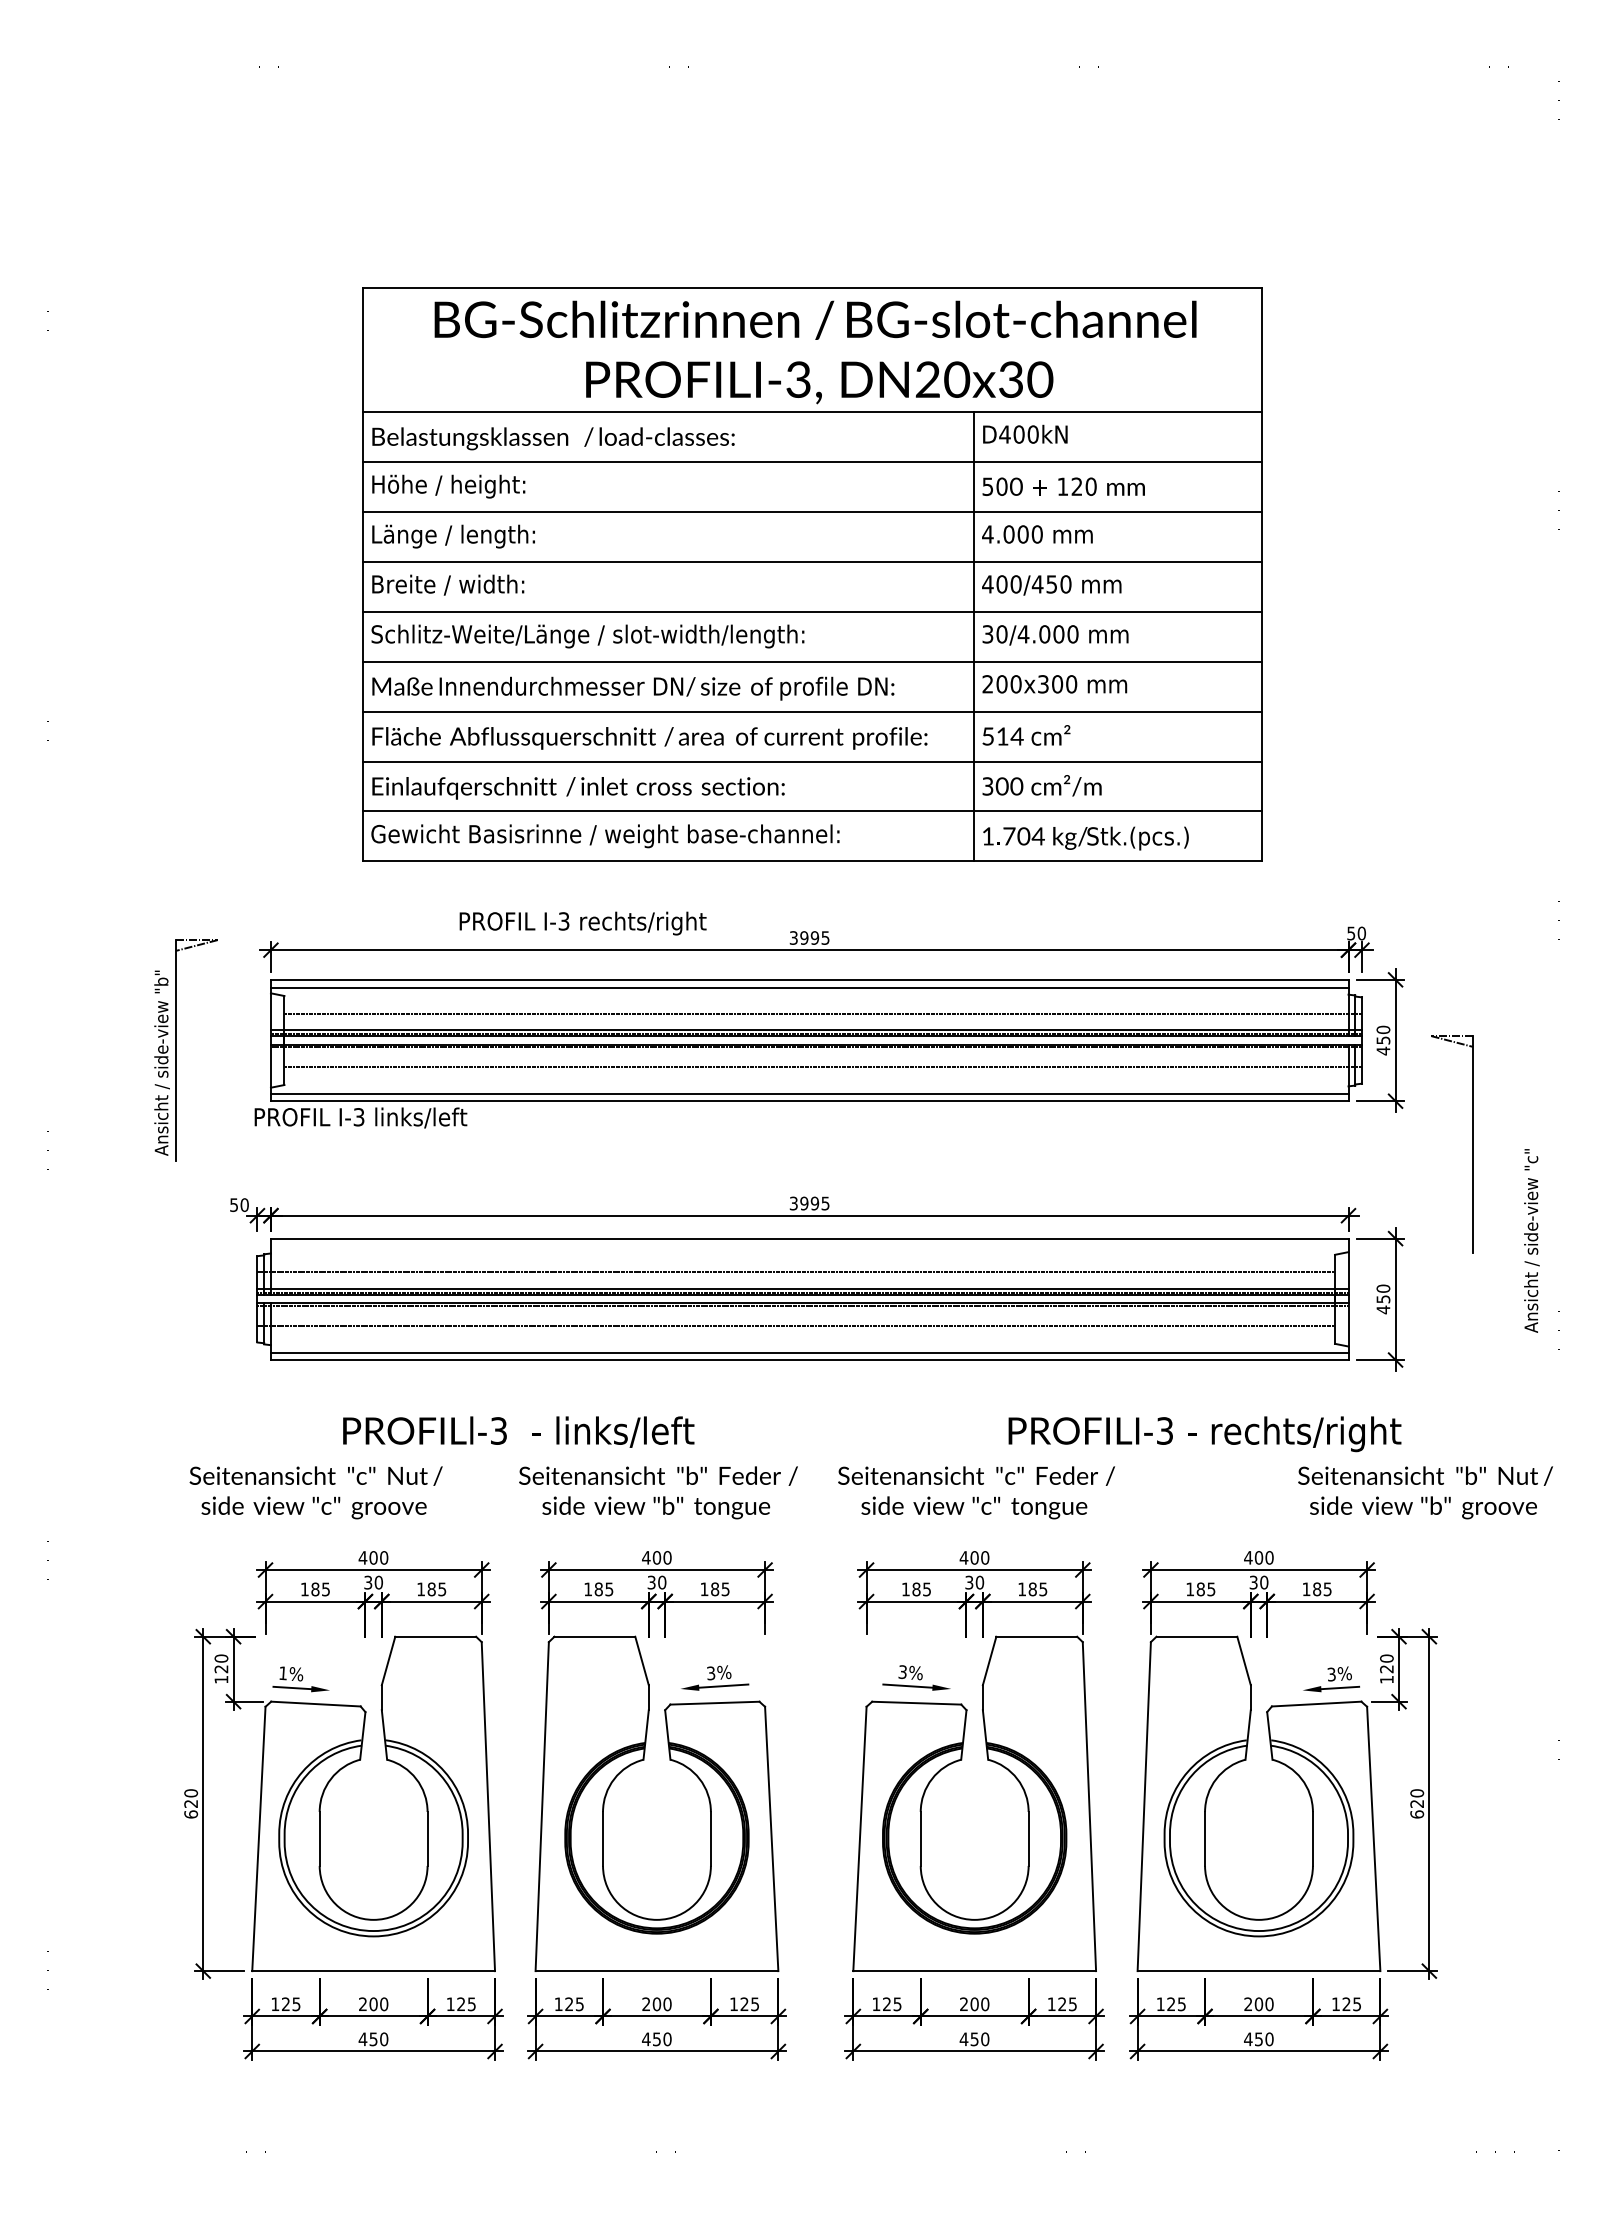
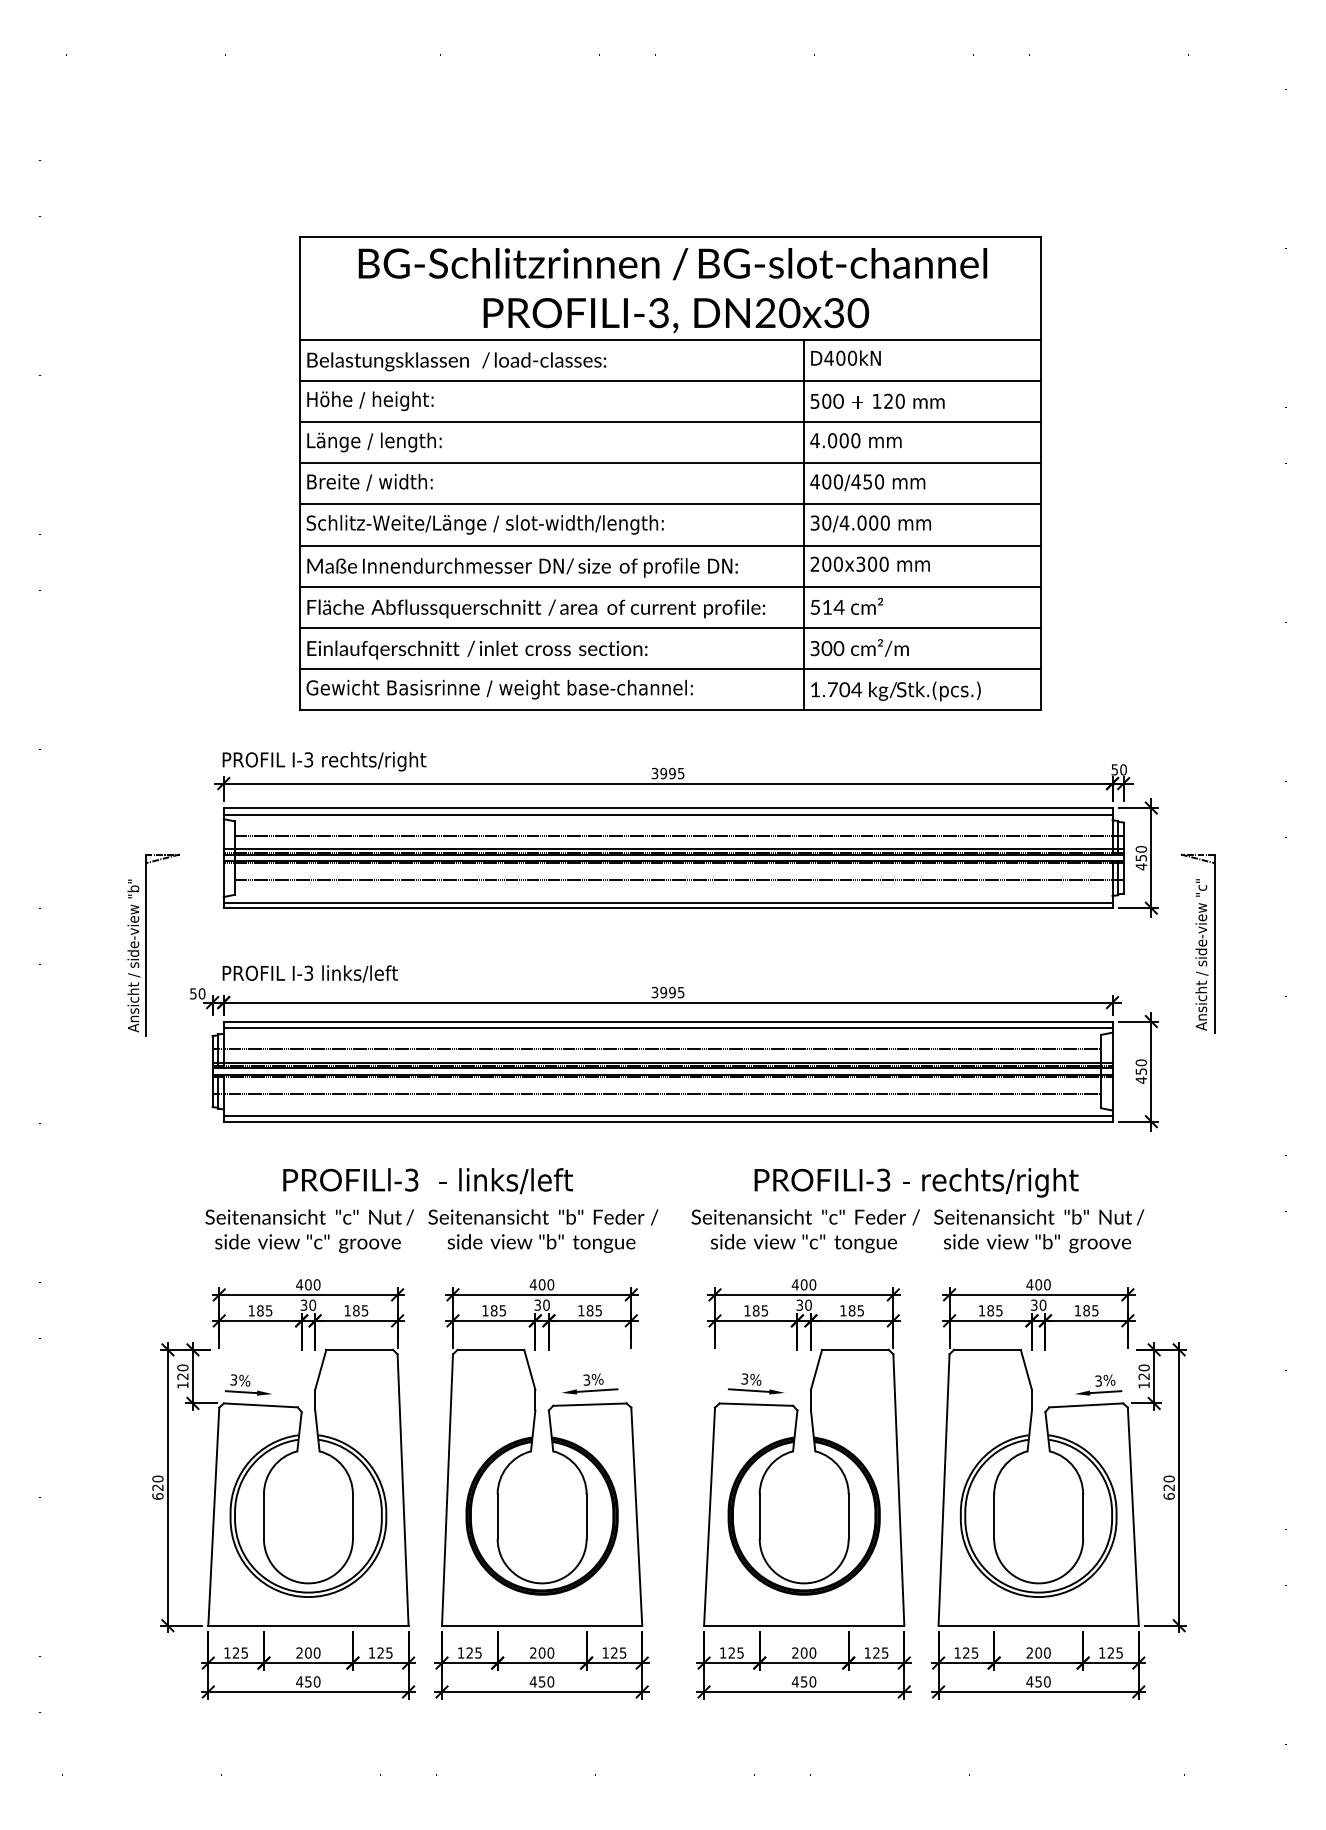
text: (582, 923) -> (324, 761), moved
part: (176, 1050) -> (145, 945), moved
text: (360, 1117) -> (309, 973), moved
text: (1531, 1240) -> (1201, 954), moved
line: (809, 1247) -> (667, 1028), added
text: (1204, 1434) -> (916, 1183), moved
text: (315, 1492) -> (309, 1230), moved
text: (1425, 1492) -> (1039, 1230), moved
text: (283, 1673) -> (234, 1380), 1% -> 3%

